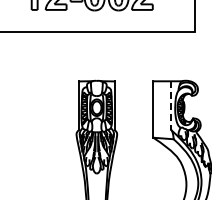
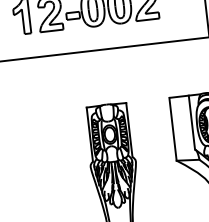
line: (170, 105) -> (191, 122), dashed -> solid

